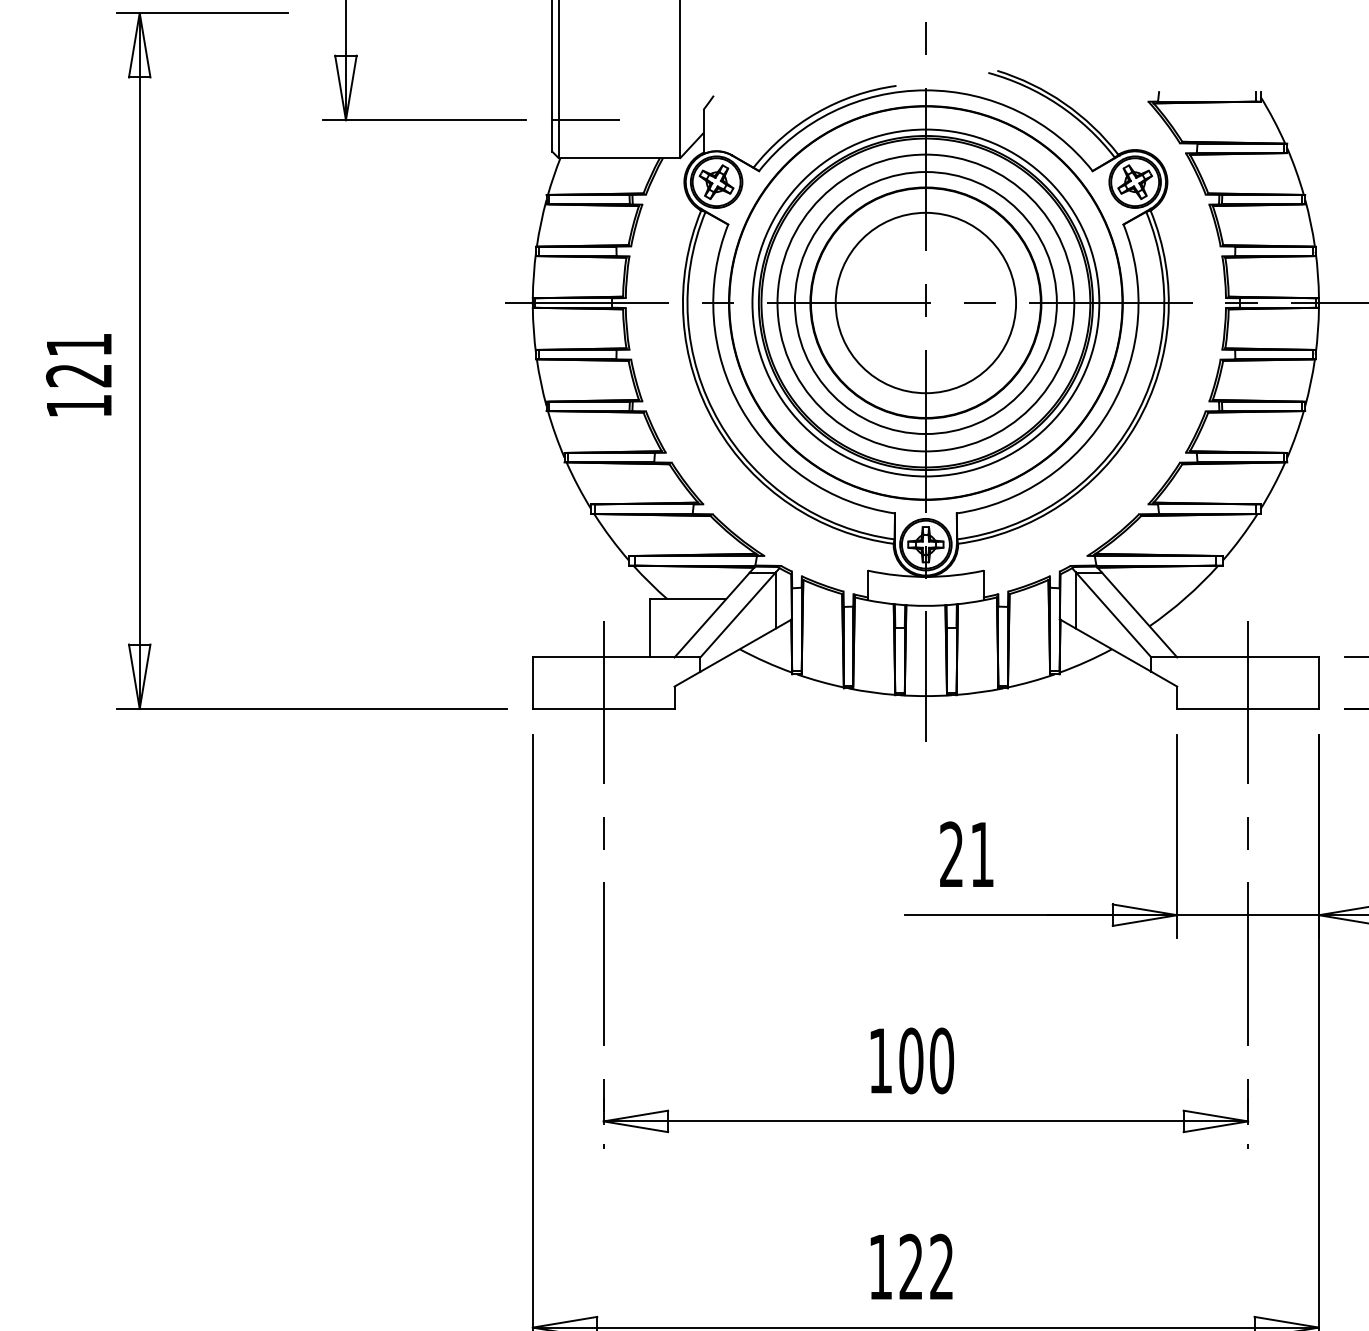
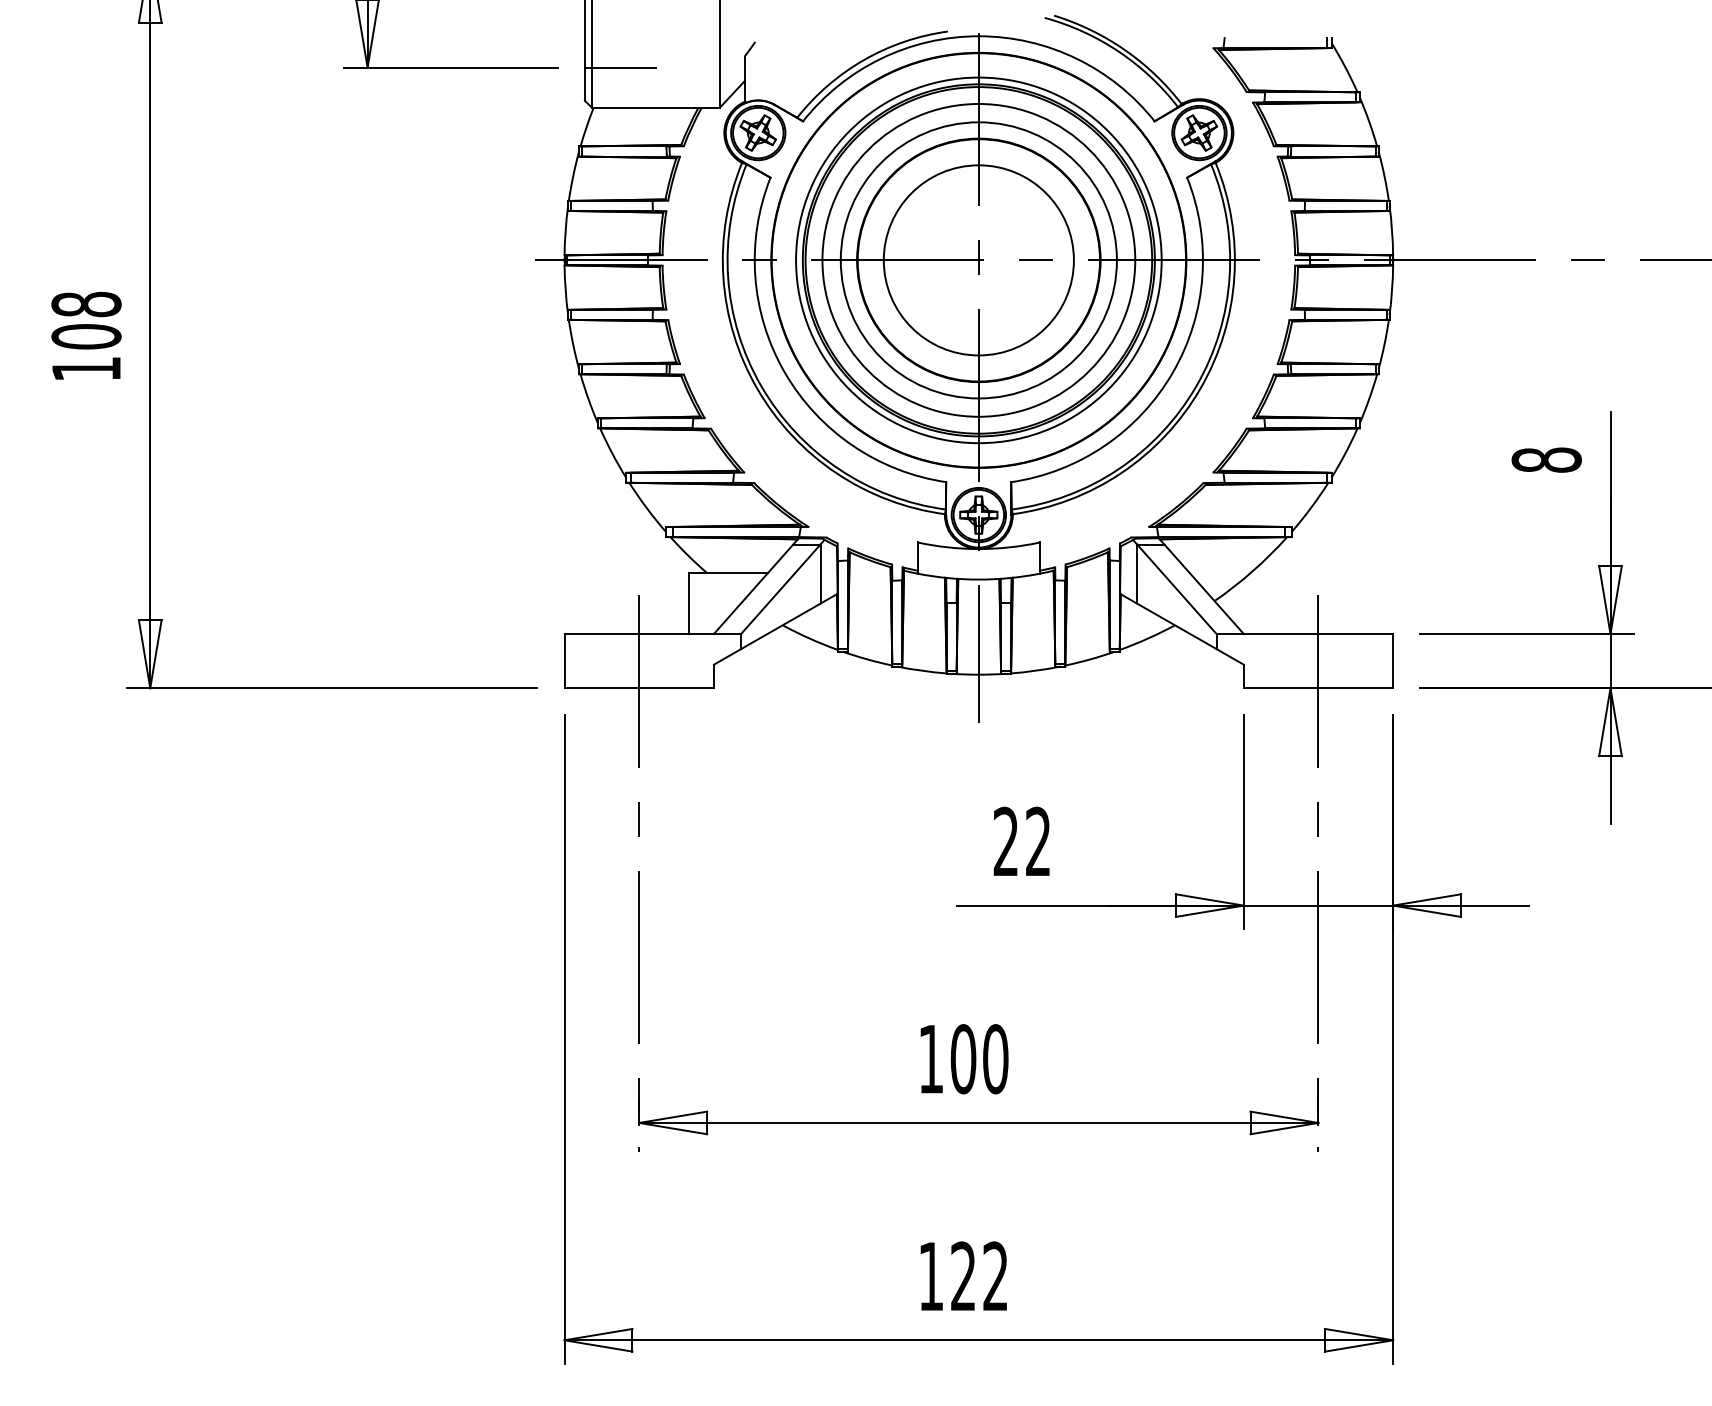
text: (79, 360) -> (86, 320), 121 -> 108
text: (981, 853) -> (1037, 840), 21 -> 22

